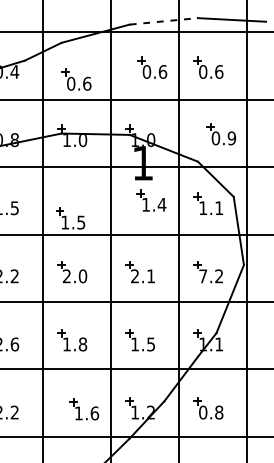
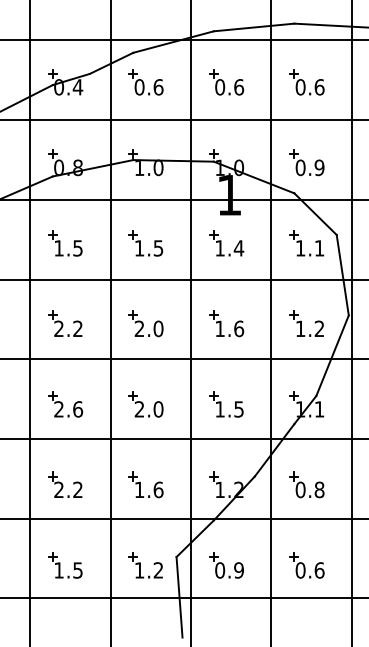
line: (164, 21) -> (254, 27), dashed -> solid
part: (152, 67) -> (226, 82), moved
part: (76, 79) -> (145, 82), moved
part: (220, 133) -> (306, 162), moved
part: (151, 200) -> (226, 243), moved
part: (70, 218) -> (145, 243), moved
text: (143, 276) -> (229, 328), 2.1 -> 1.6
text: (203, 276) -> (300, 328), 7.2 -> 1.2
text: (74, 344) -> (148, 409), 1.8 -> 2.0
part: (83, 408) -> (145, 484), moved

